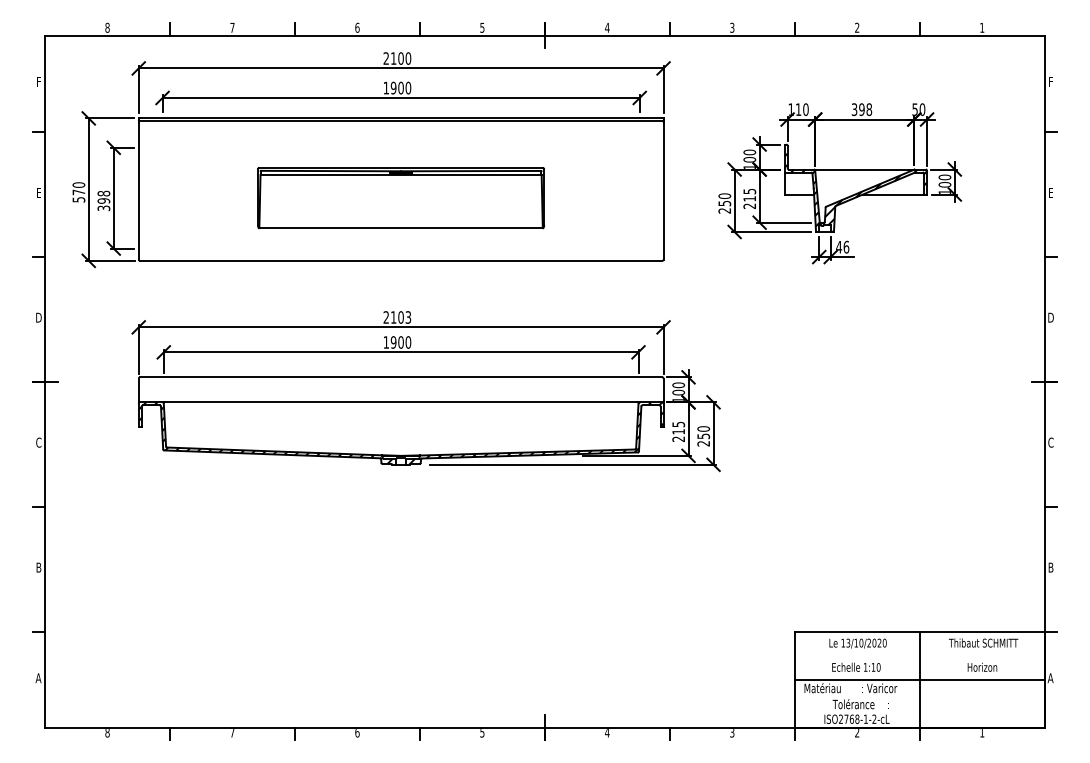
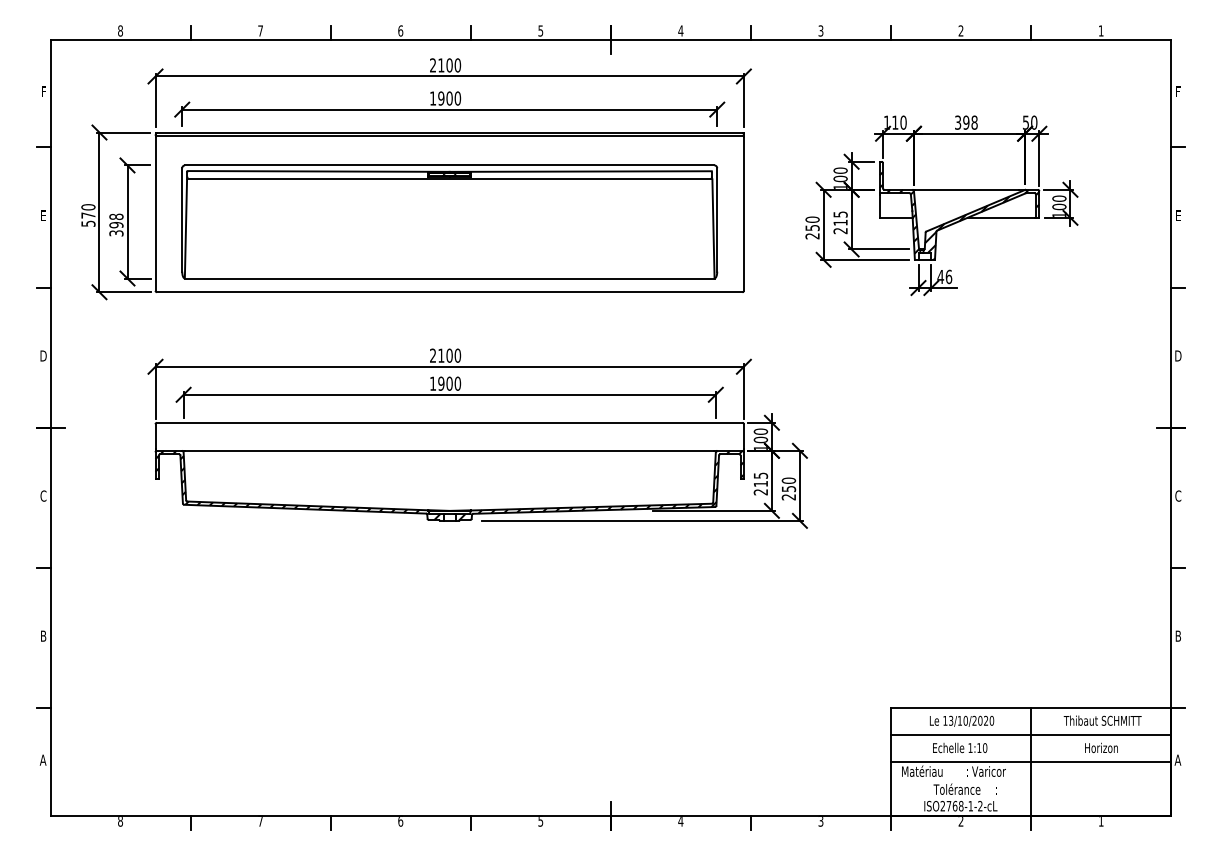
part: (400, 197) -> (448, 221), size x1.67
text: (408, 317) -> (457, 355), 2103 -> 2100
line: (919, 655) -> (1030, 734), added

